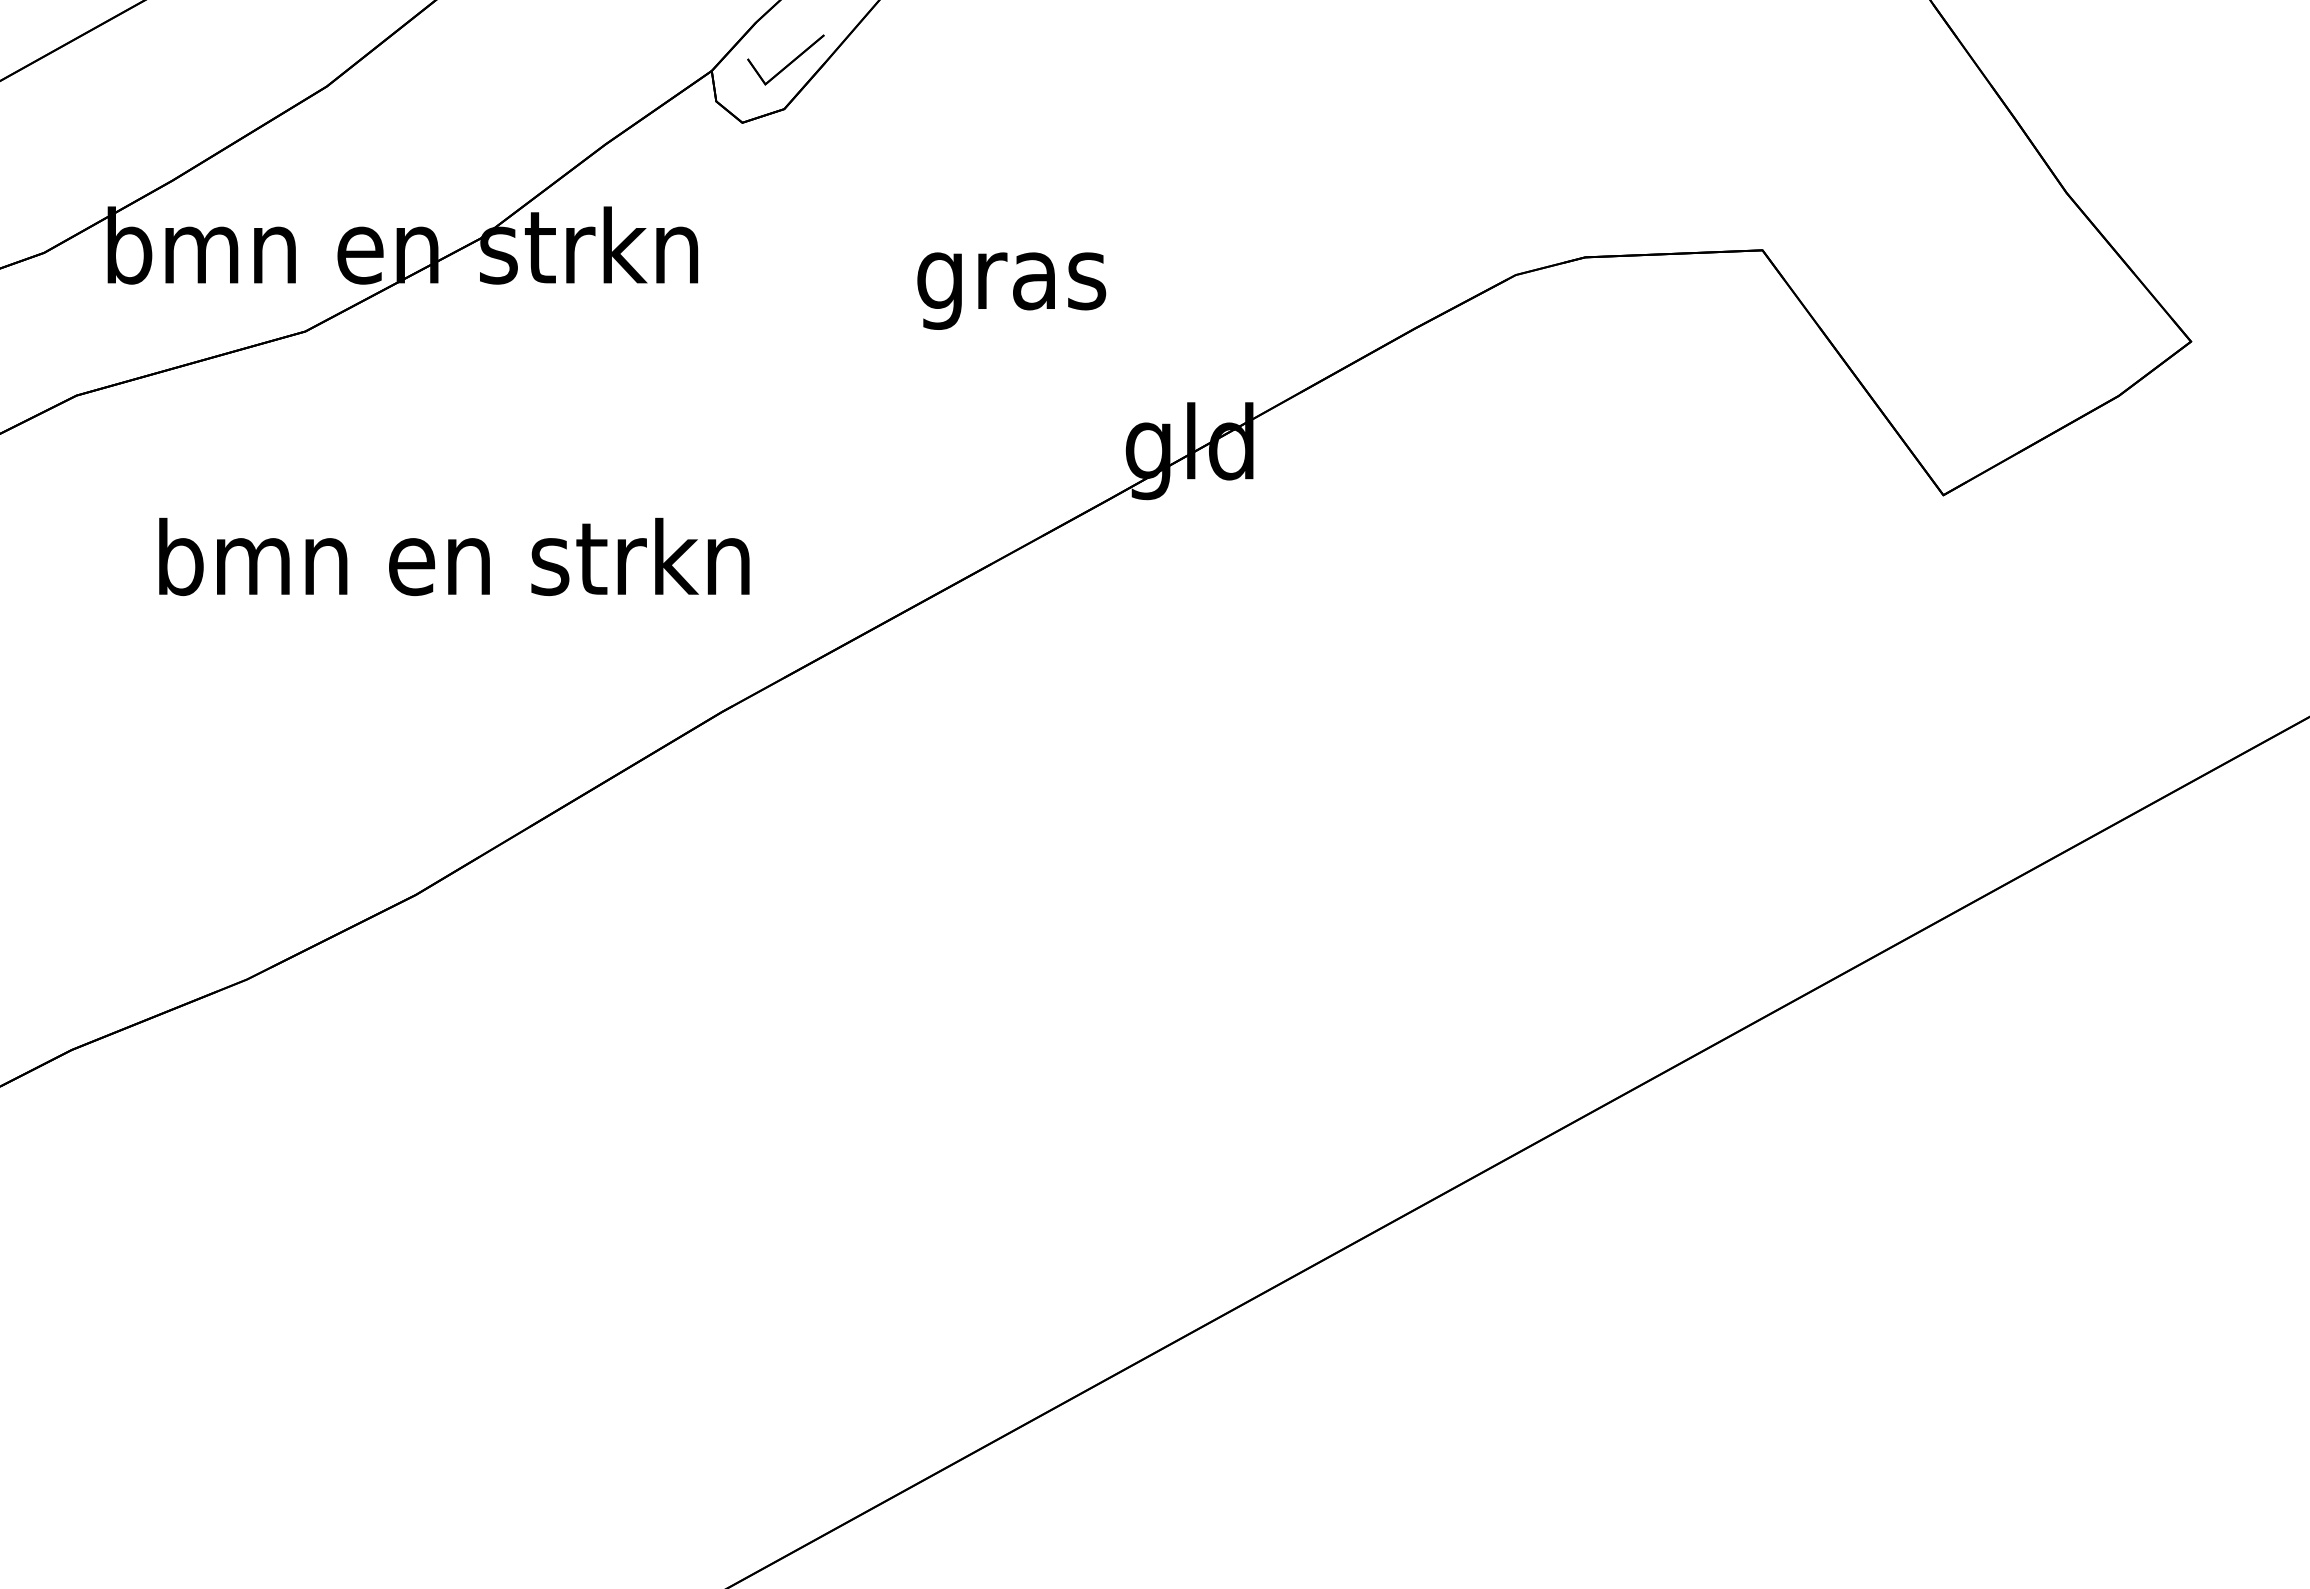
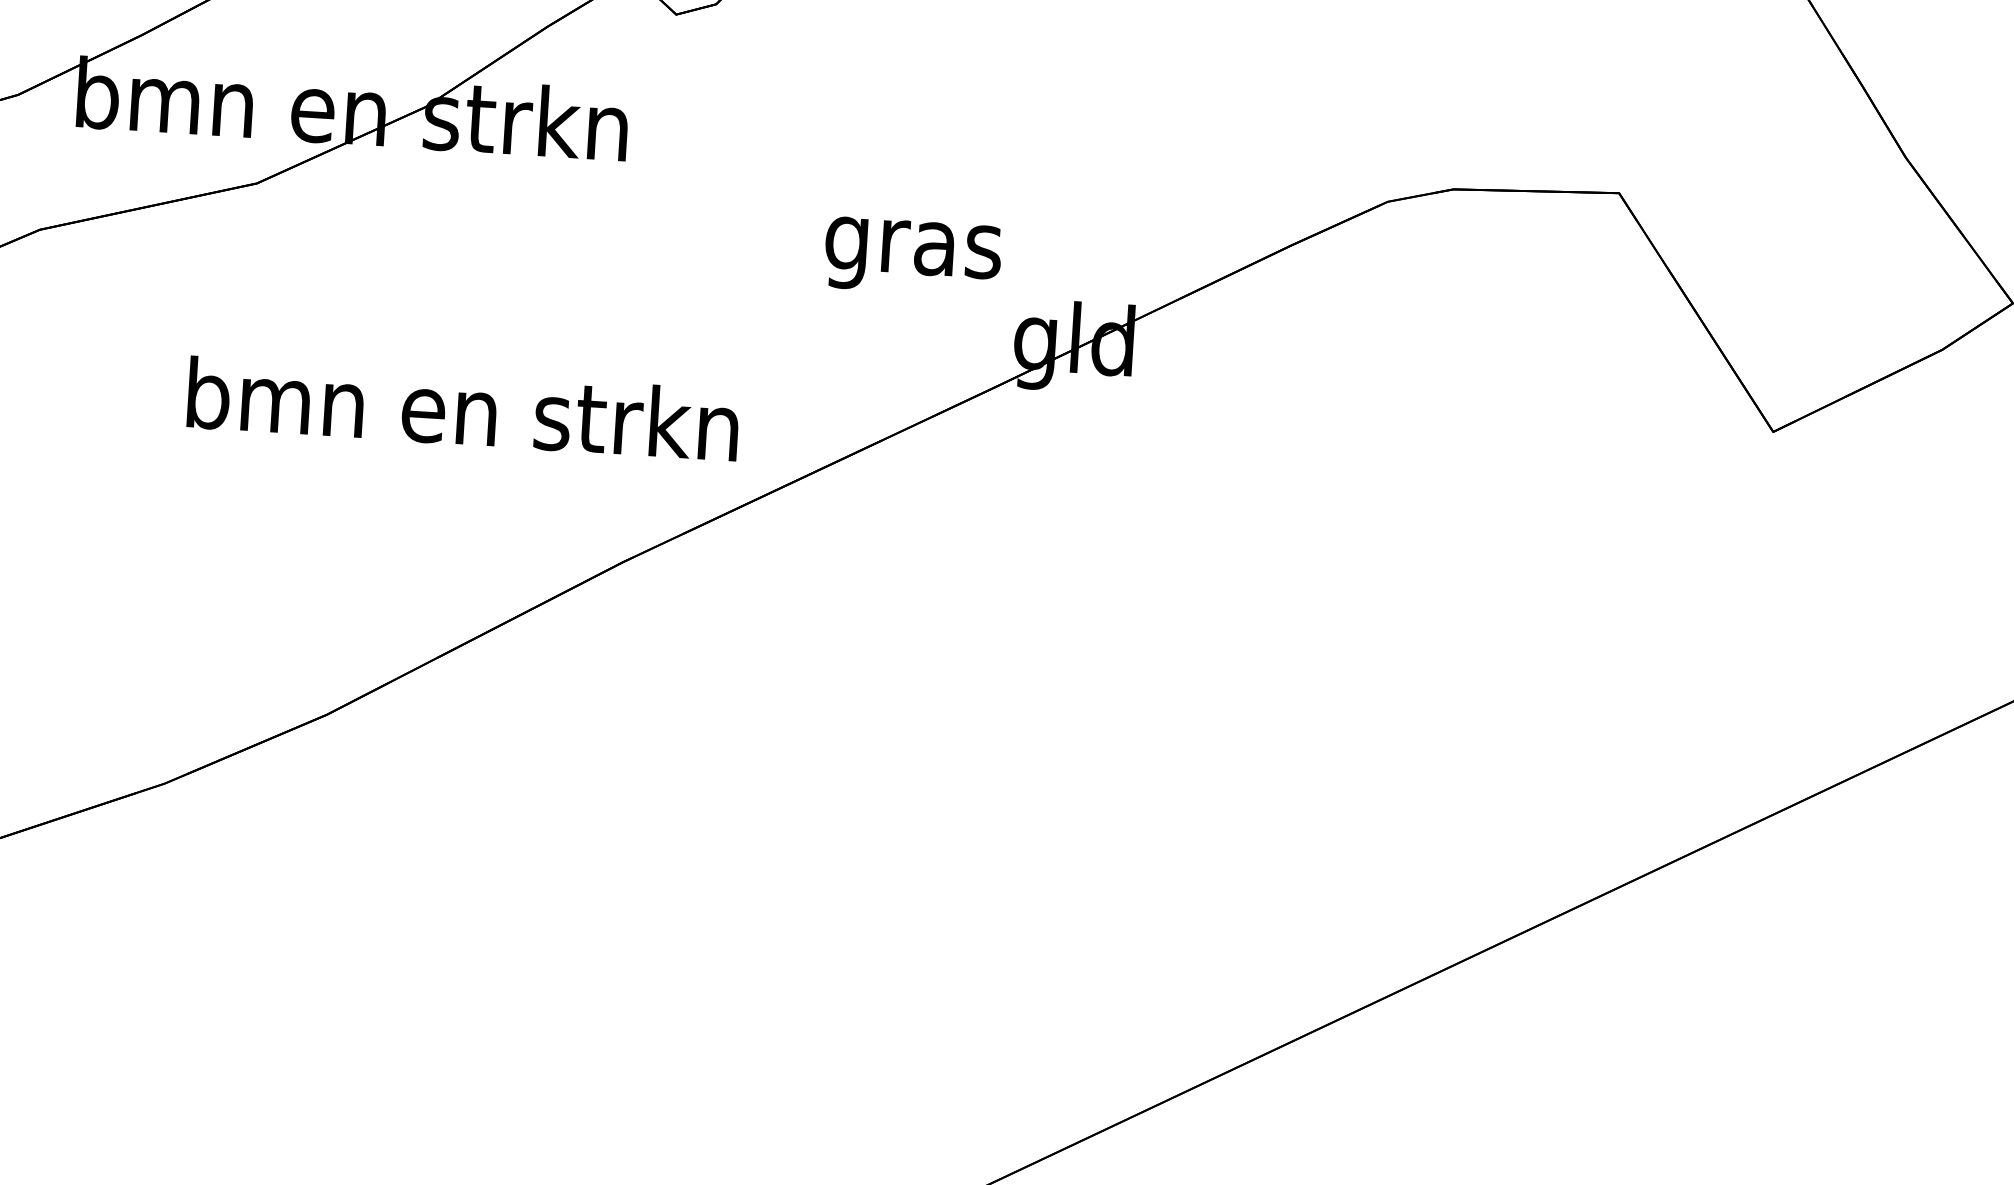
text: (1011, 290) -> (912, 256), moved
text: (454, 556) -> (463, 408), moved

